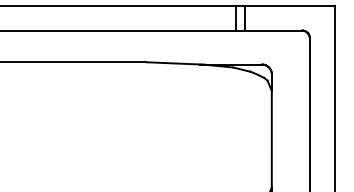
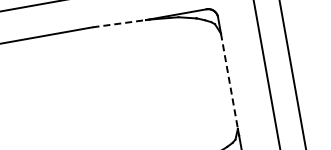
line: (173, 63) -> (119, 23), solid -> dashed
line: (271, 139) -> (229, 81), solid -> dashed

